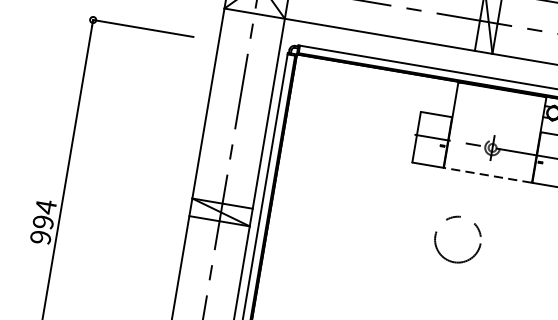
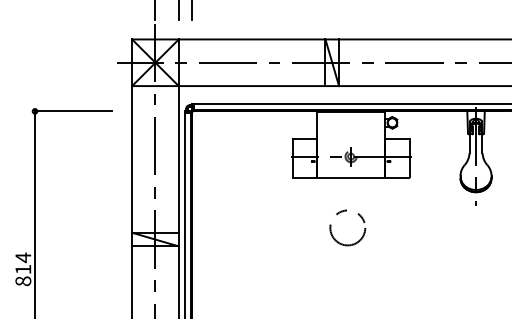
line: (488, 174) -> (351, 177), dashed -> solid
text: (42, 230) -> (23, 275), 994 -> 814
circle: (457, 239) -> (347, 227), moved

